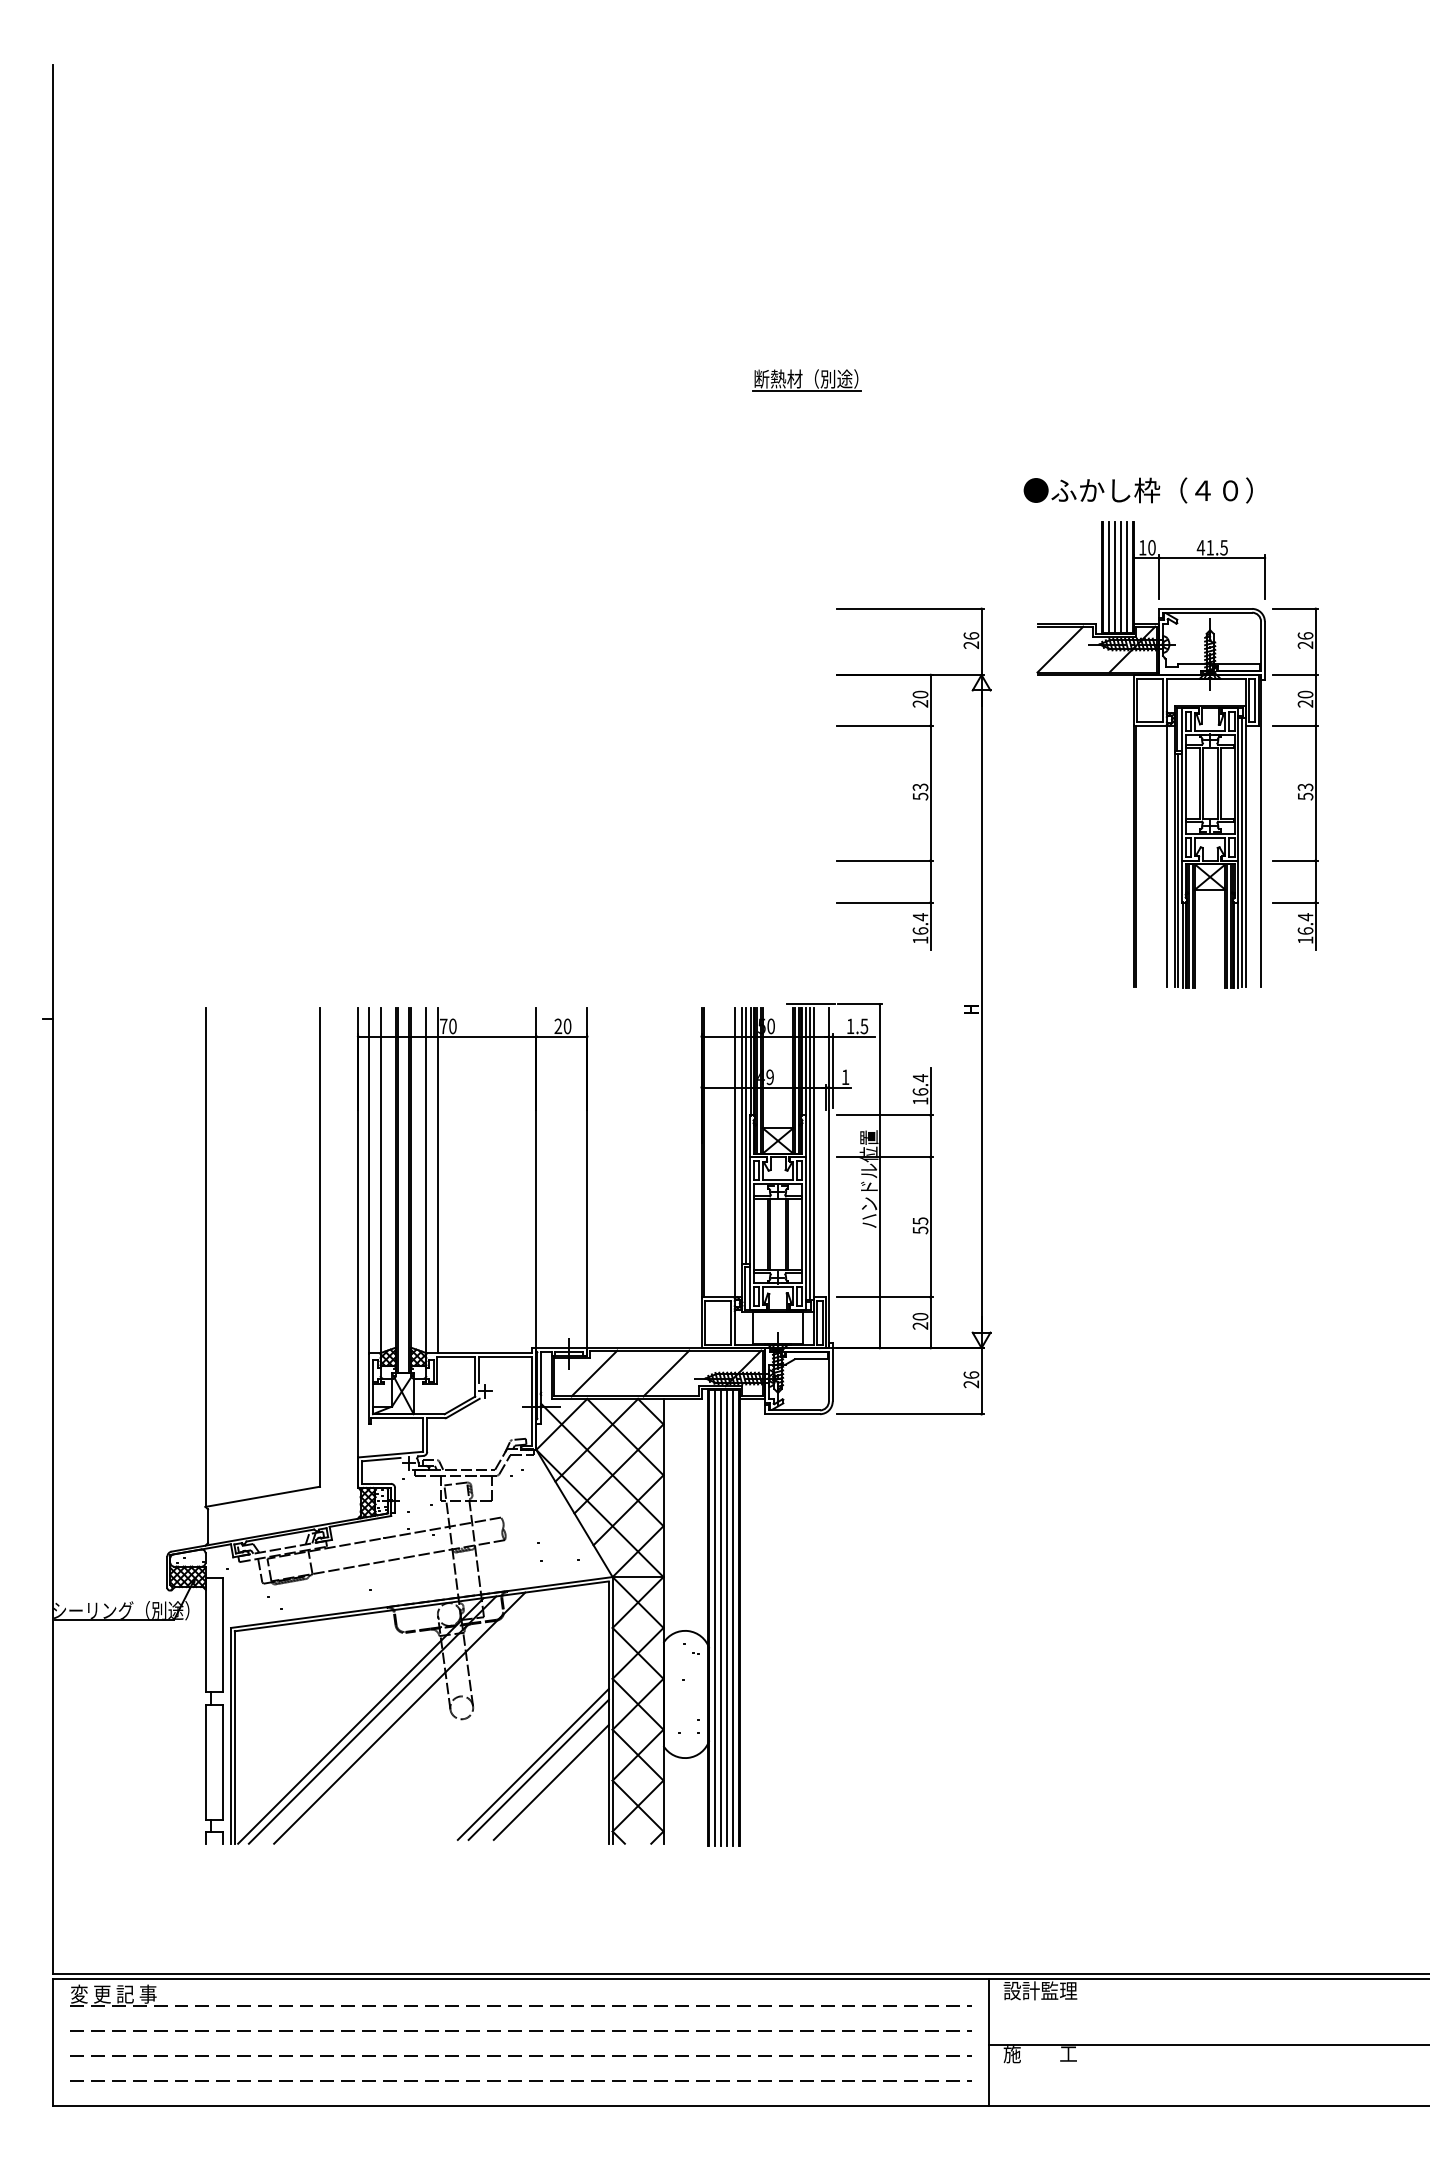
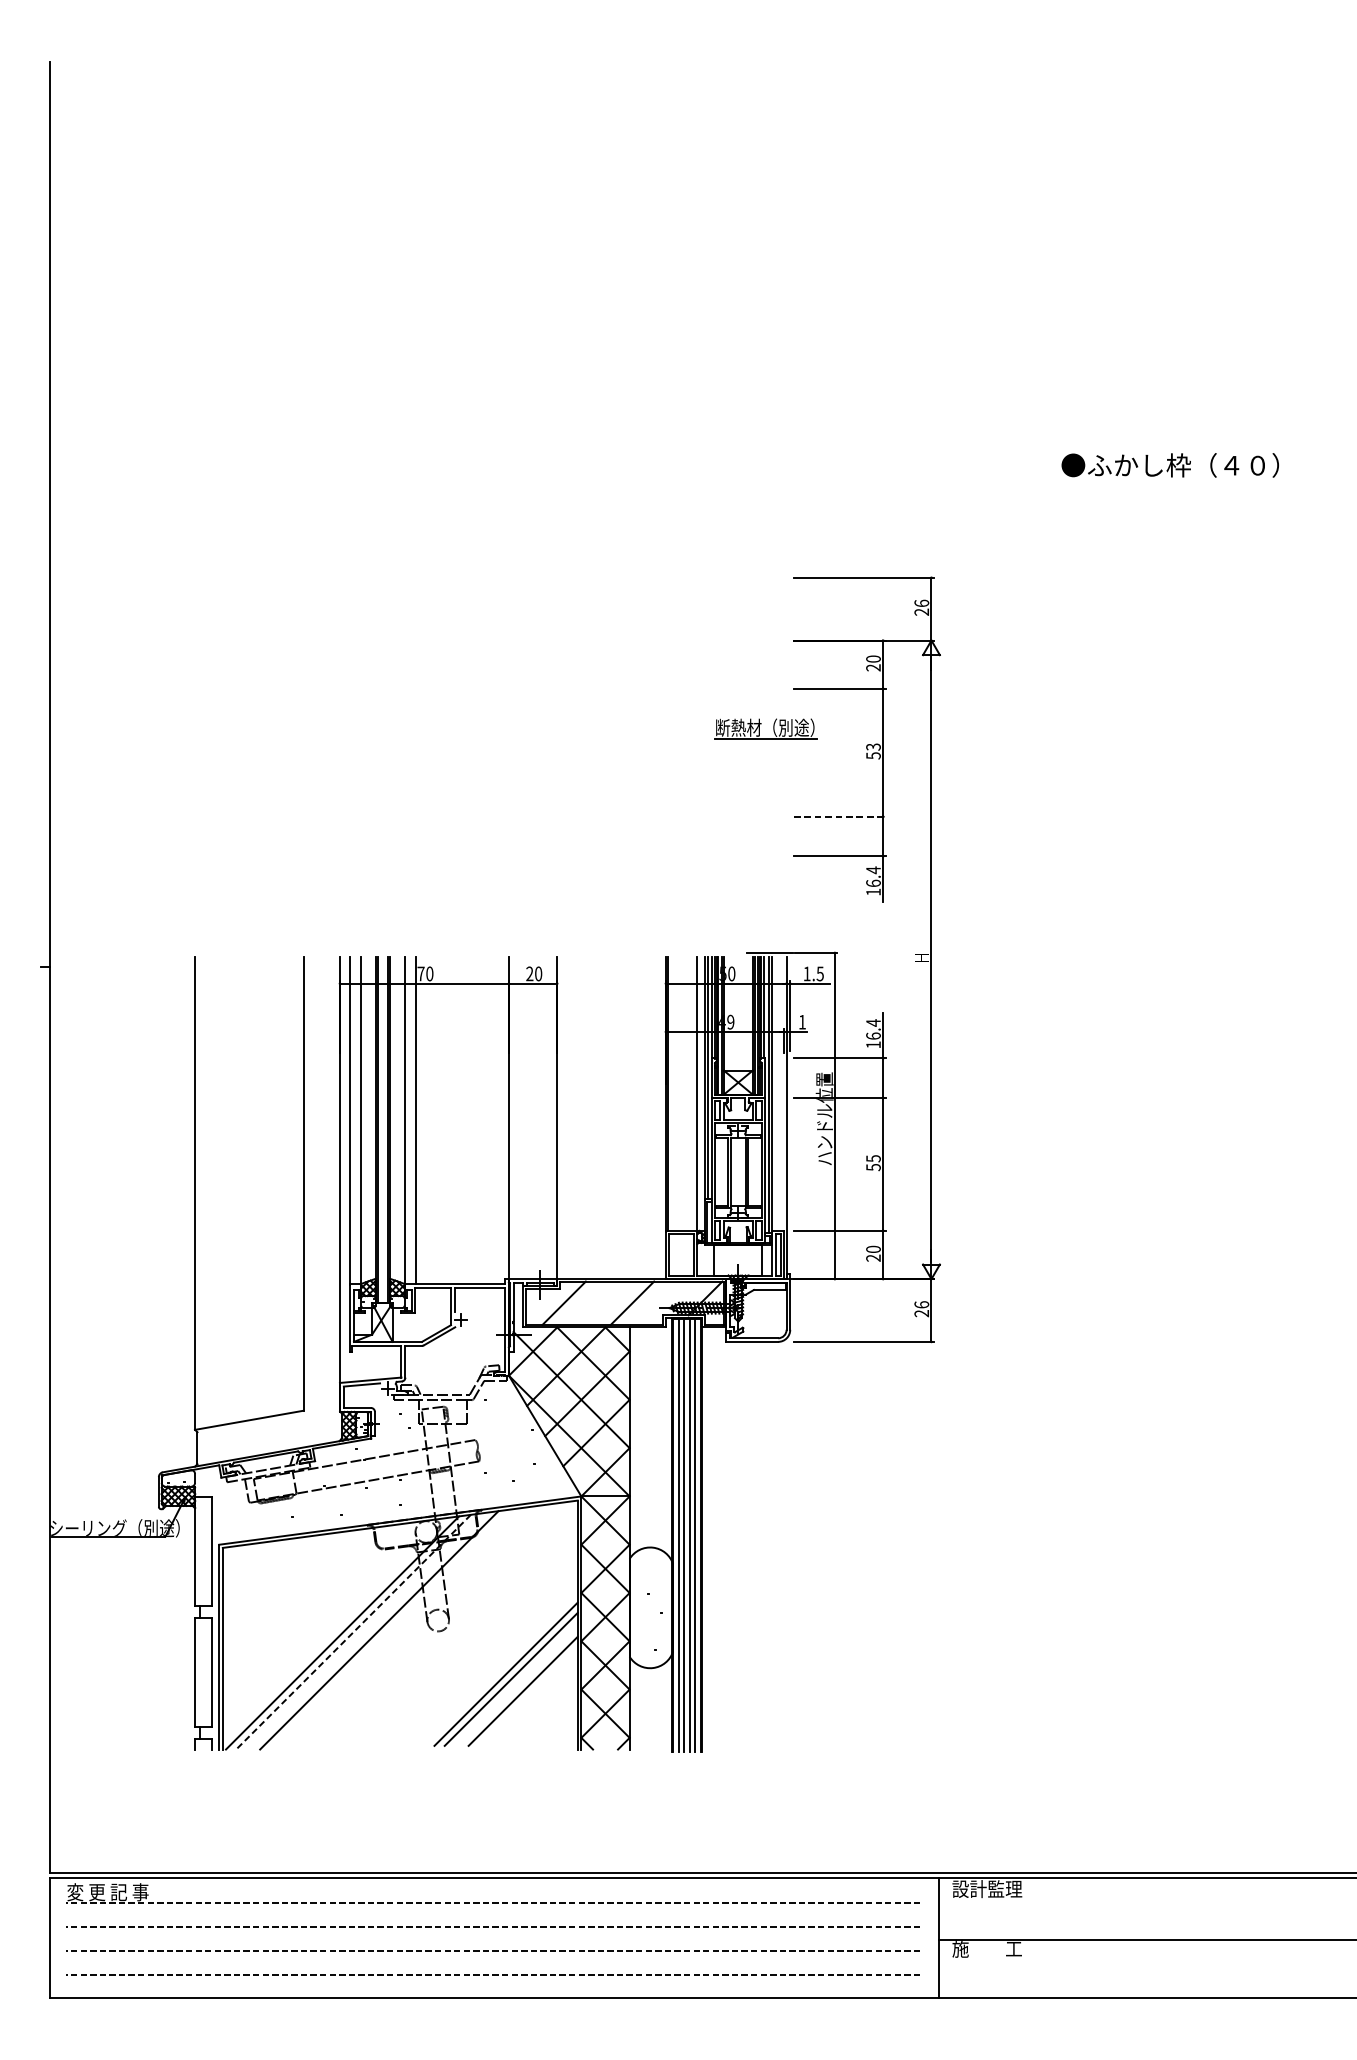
part: (806, 380) -> (765, 729), moved
text: (1137, 490) -> (1169, 465), moved
part: (1177, 754) -> (1117, 715), removed
line: (885, 860) -> (840, 816), solid -> dashed
line: (372, 1720) -> (353, 1632), solid -> dashed

